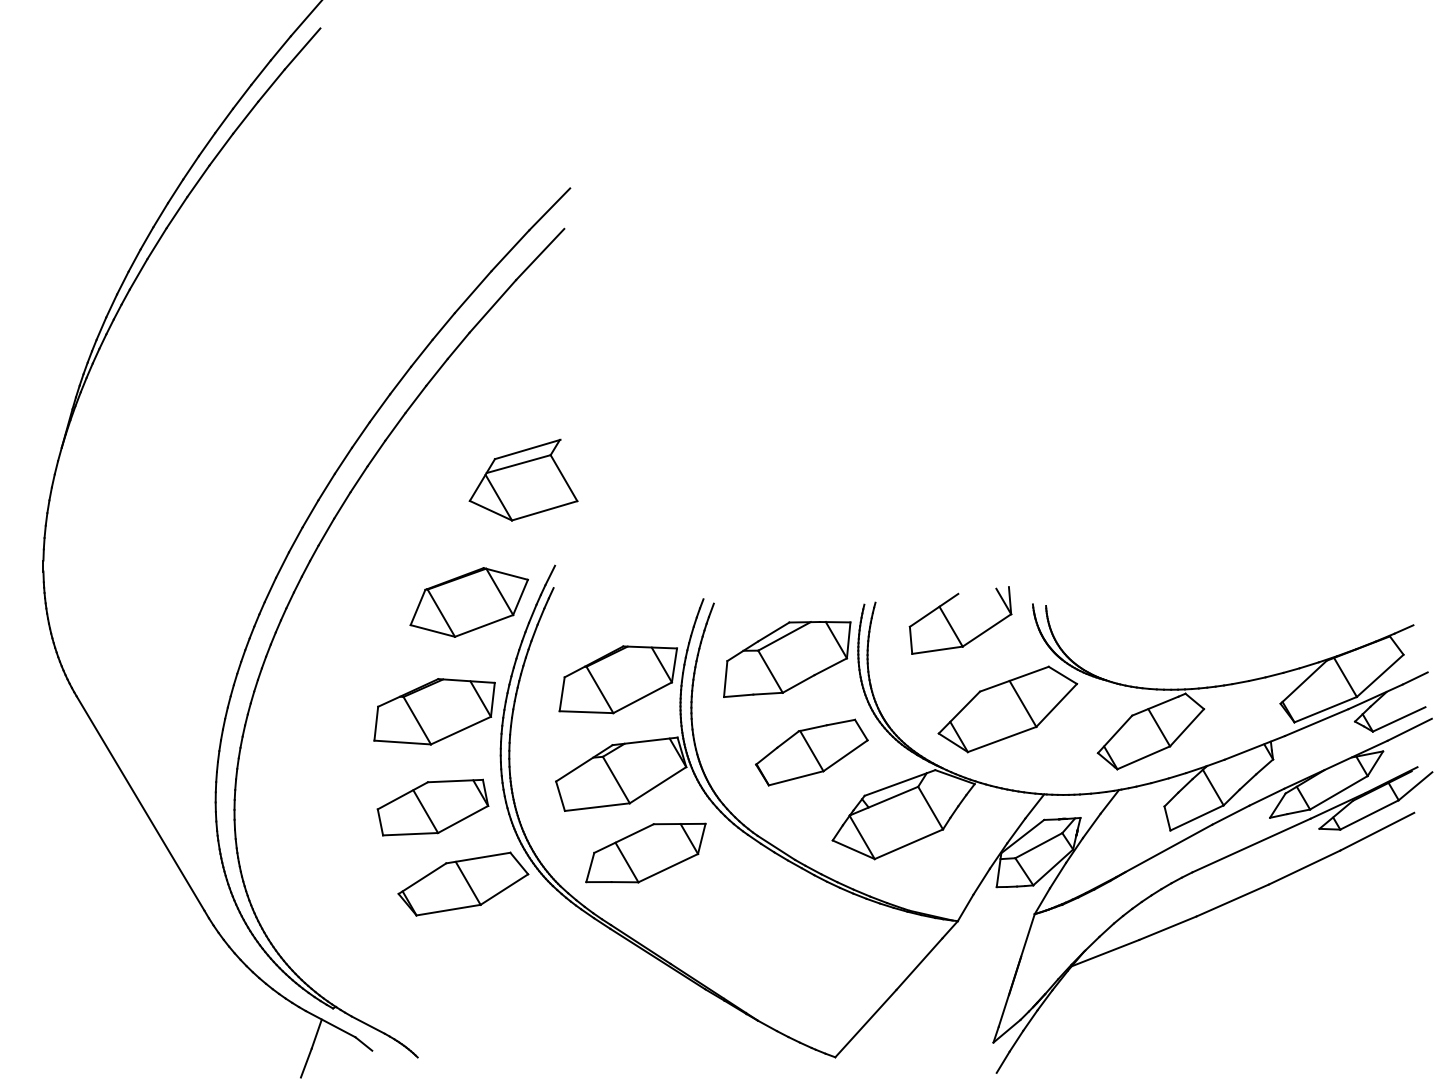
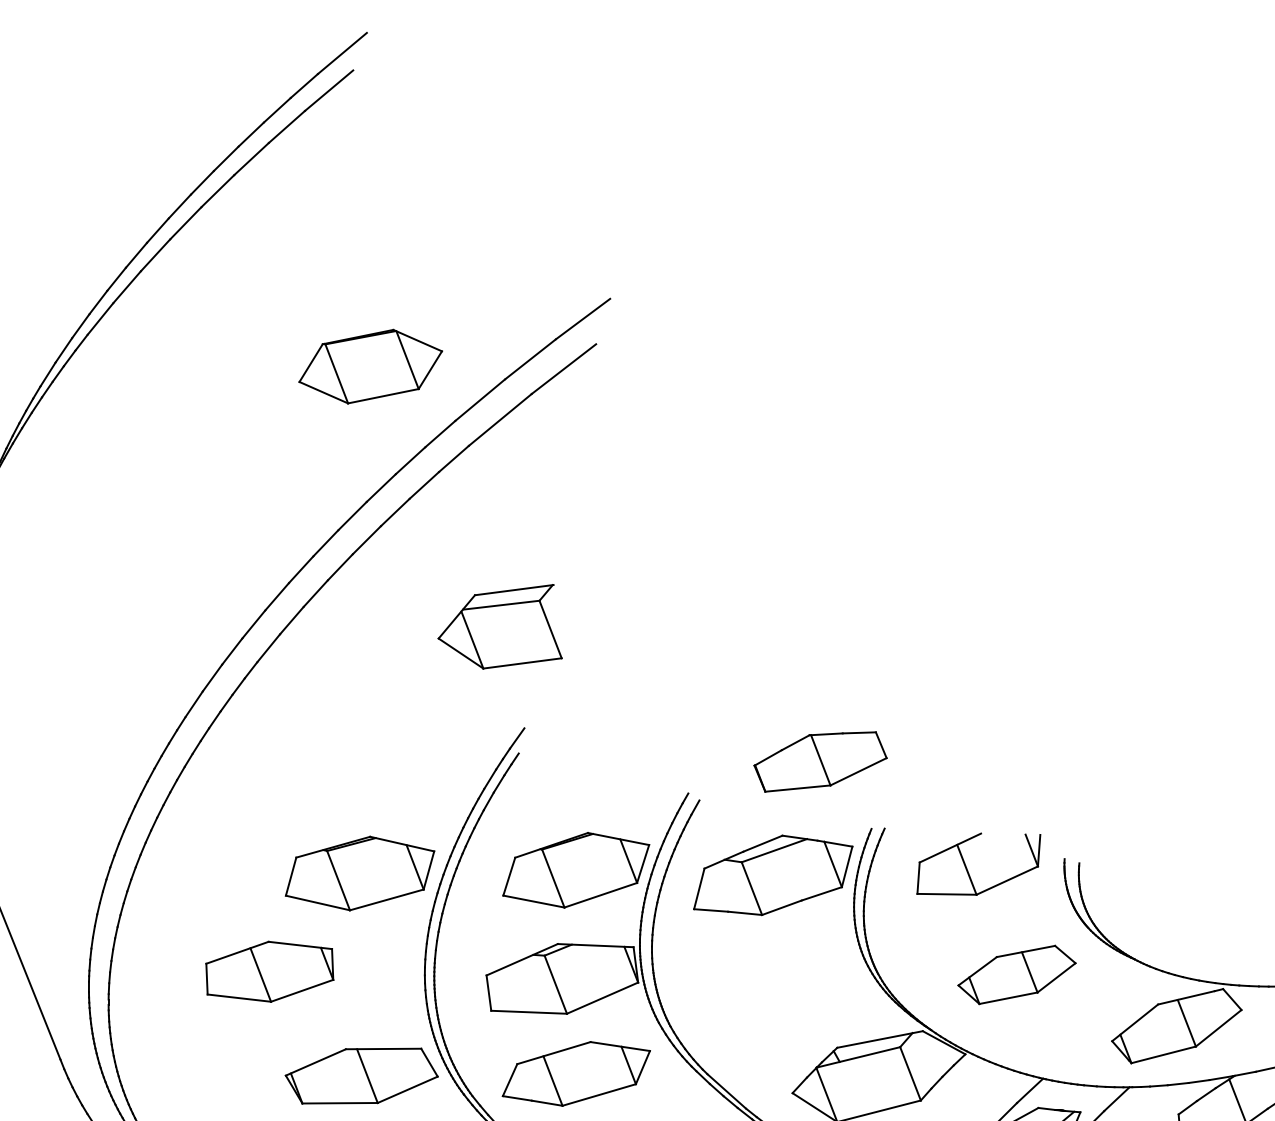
part: (468, 602) -> (369, 366), moved
part: (1007, 709) -> (1016, 974), size x0.7
part: (811, 752) -> (820, 761), moved
part: (432, 807) -> (269, 971), moved

